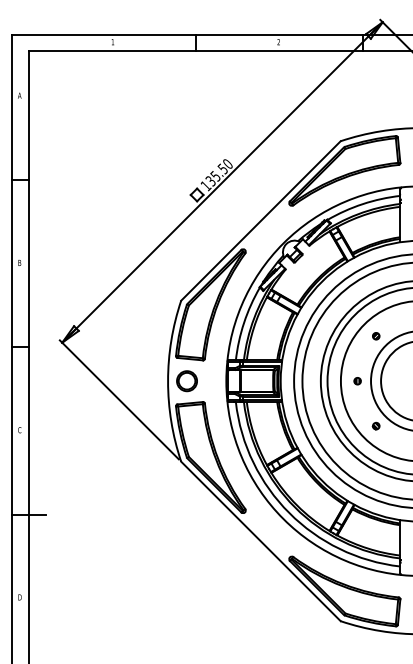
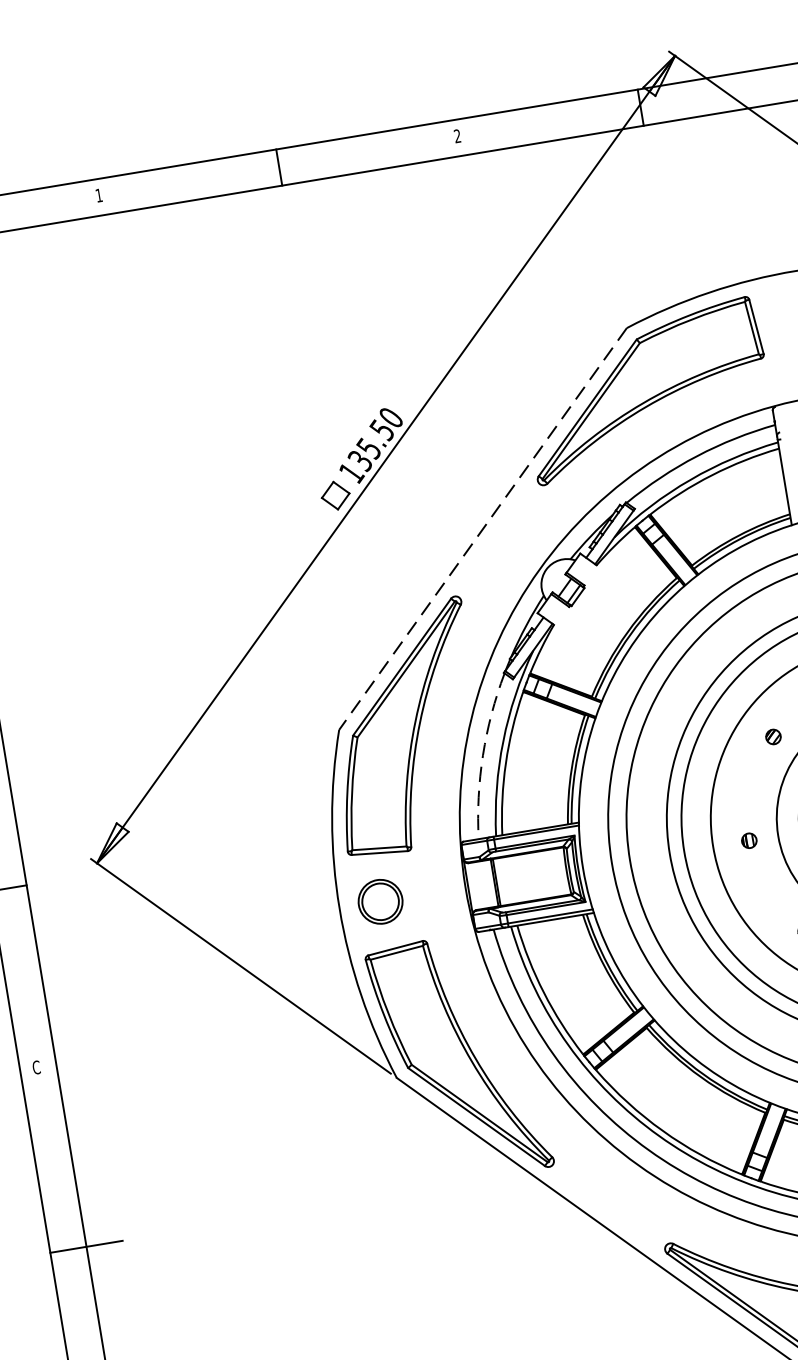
line: (260, 220) -> (481, 528), solid -> dashed
arc: (244, 322) -> (483, 754), solid -> dashed

